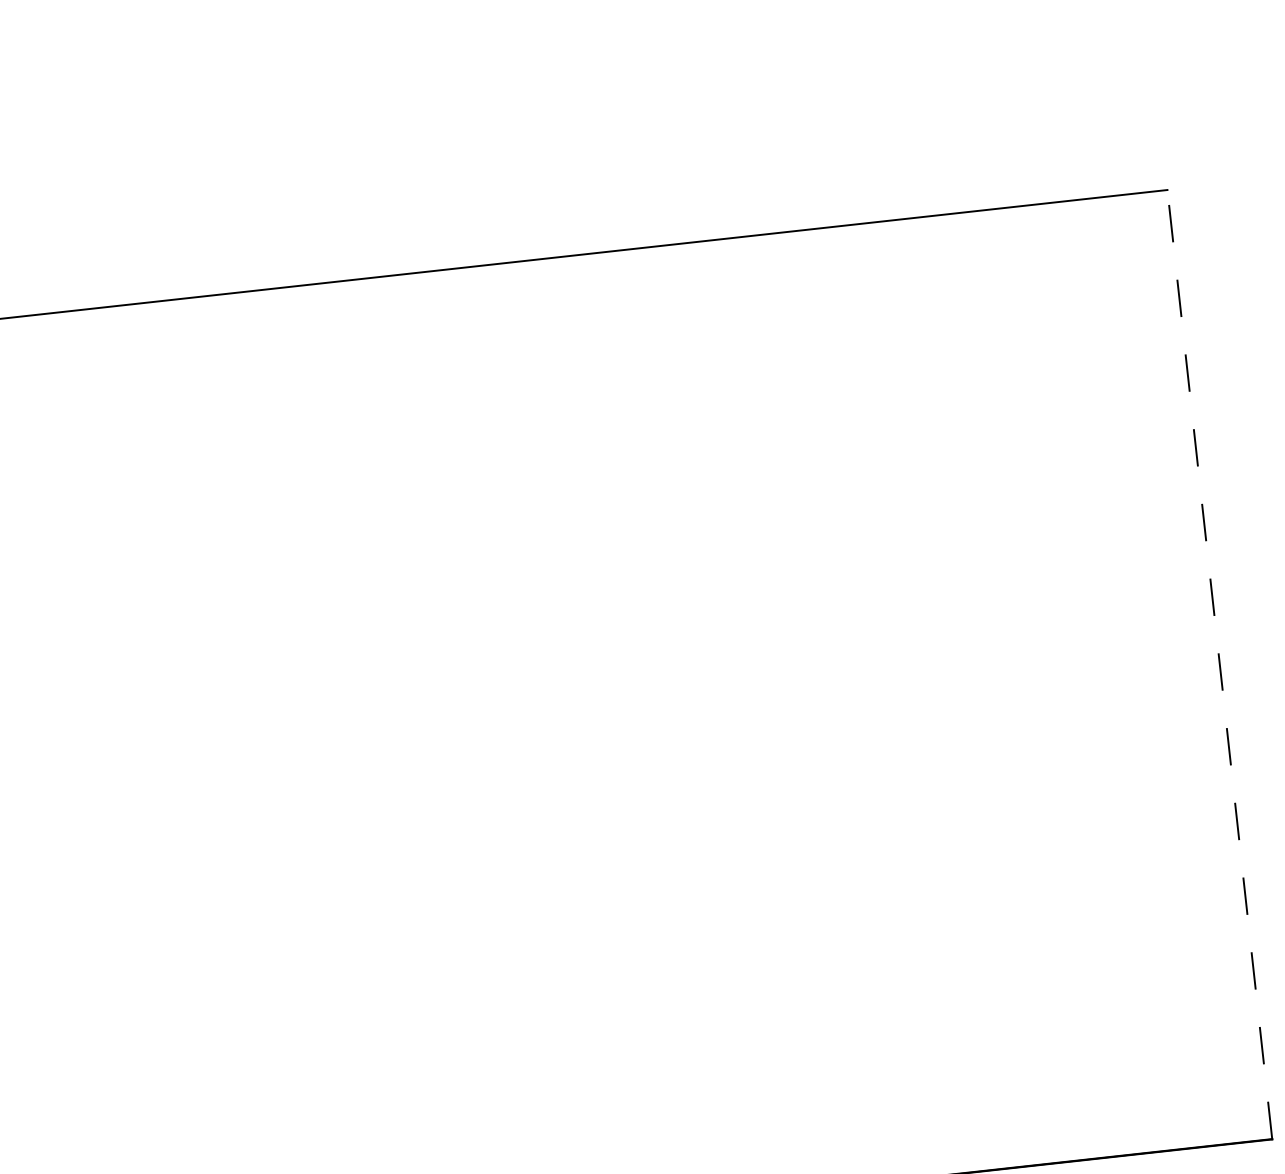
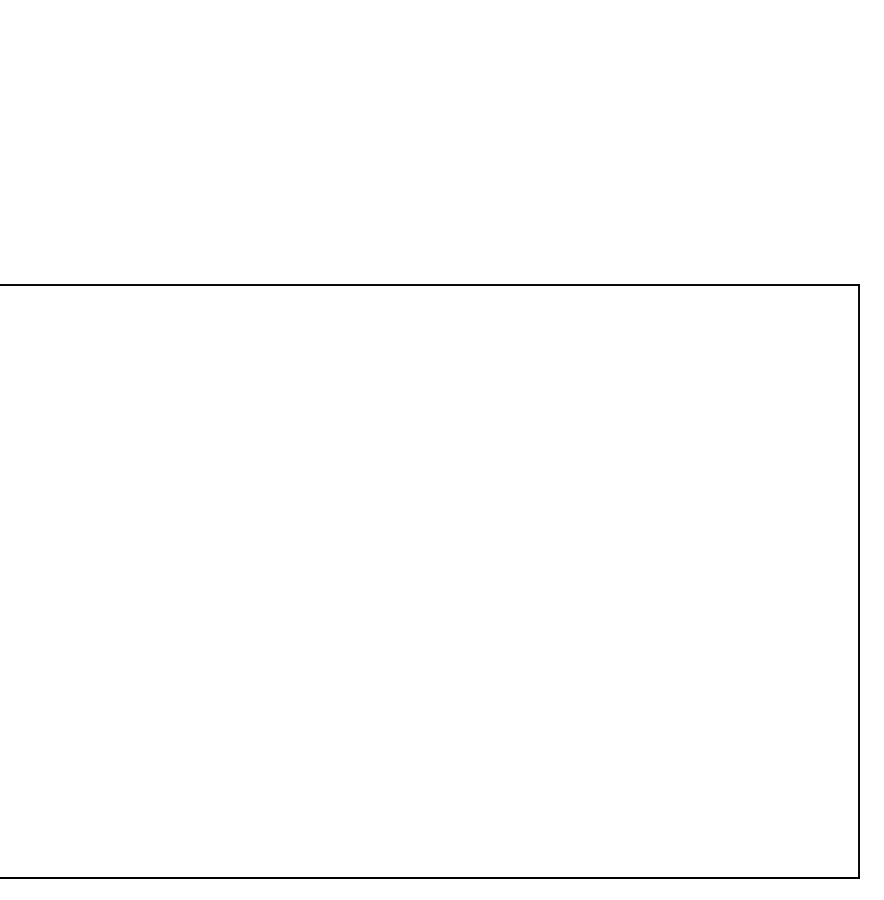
line: (1219, 664) -> (859, 581), dashed -> solid

